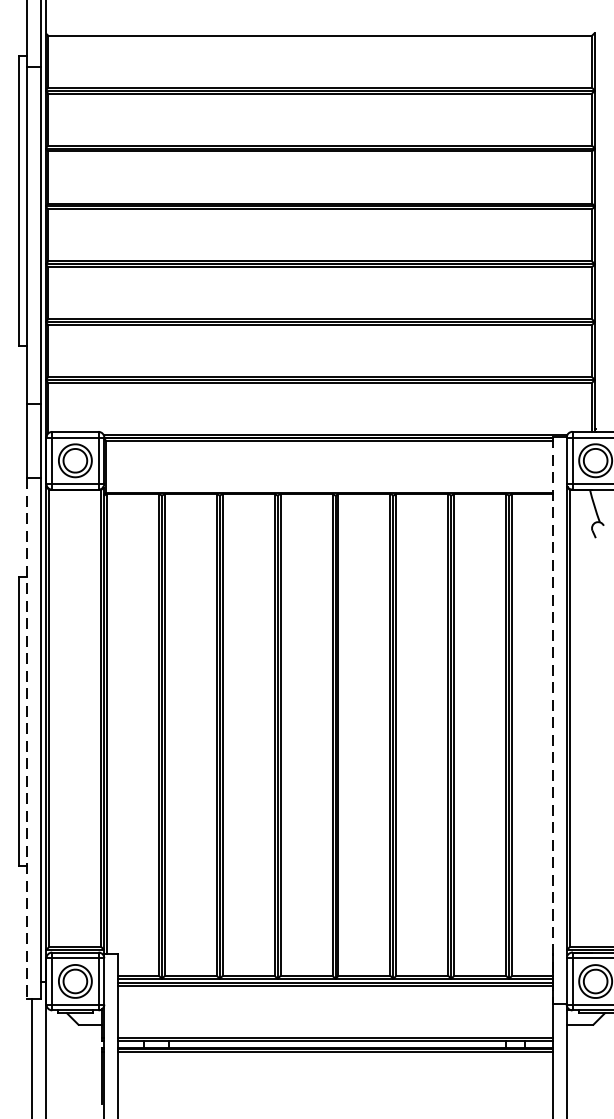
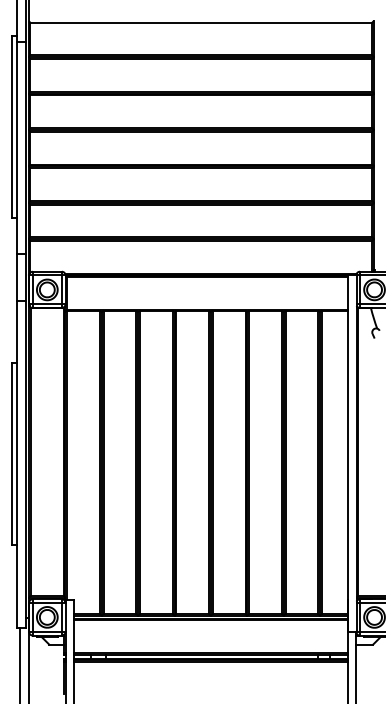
line: (552, 720) -> (347, 453), dashed -> solid
line: (27, 738) -> (17, 464), dashed -> solid

